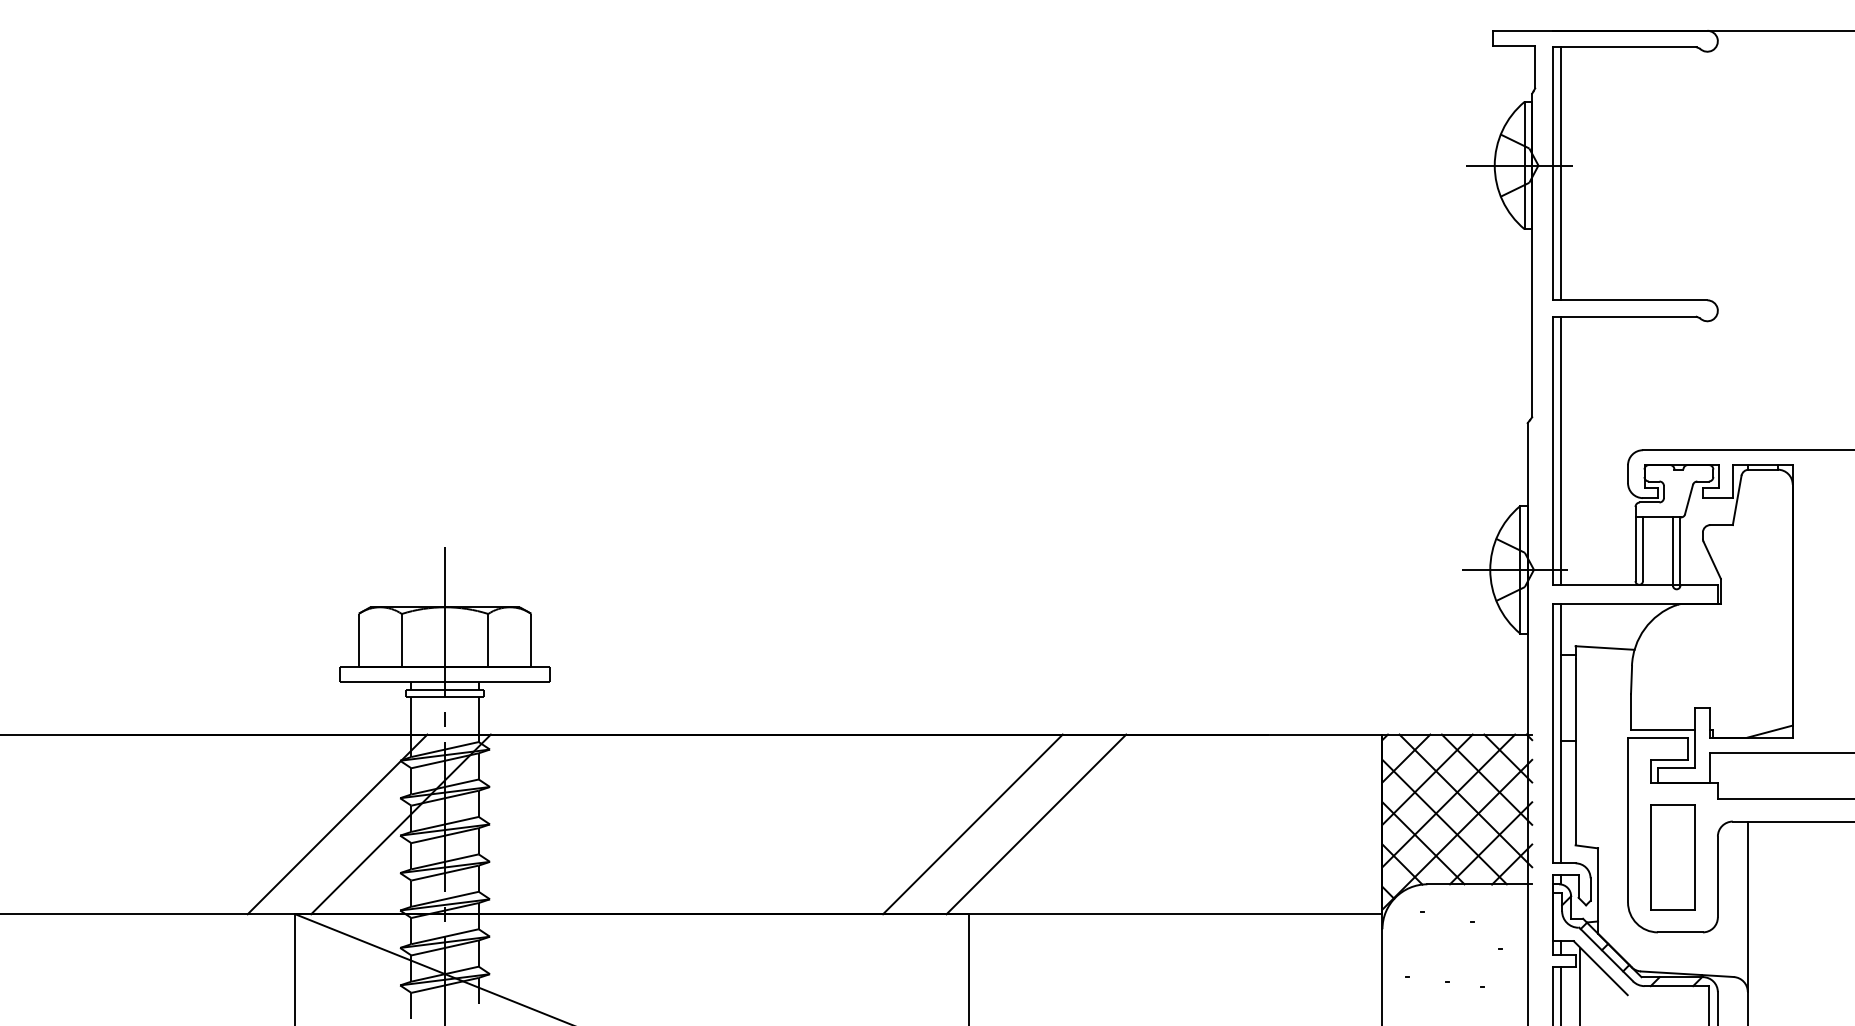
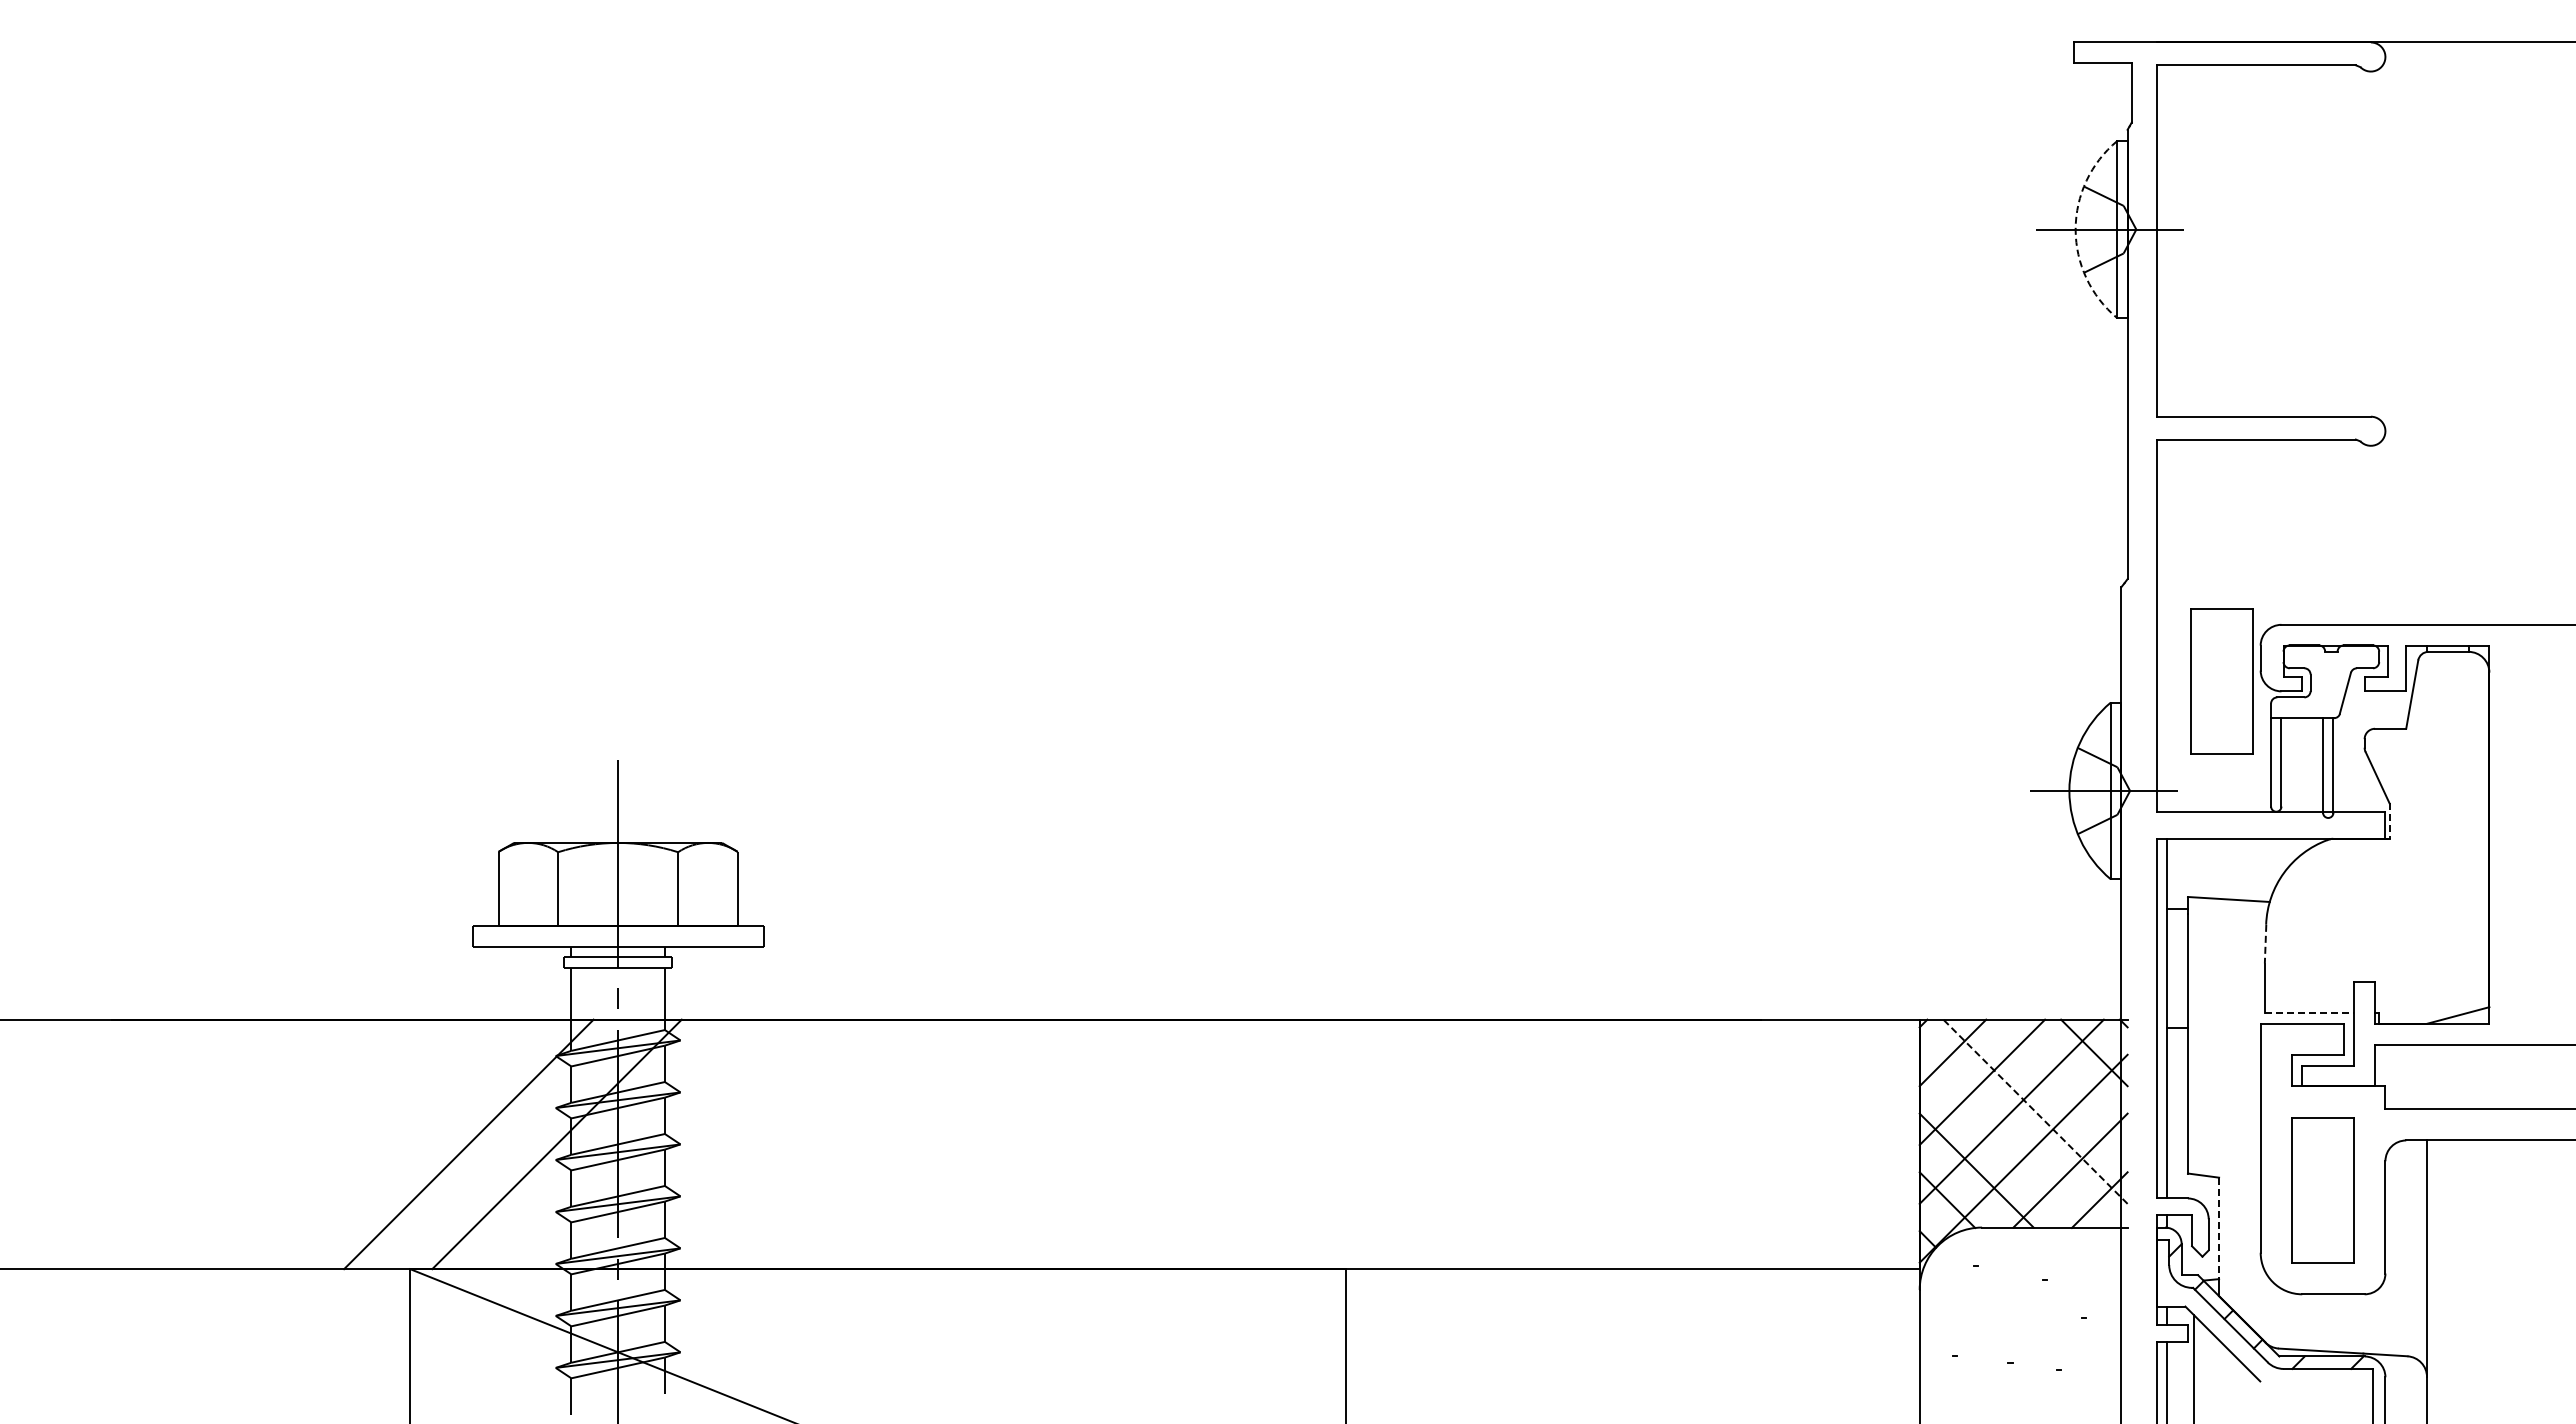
arc: (1494, 165) -> (2075, 229), solid -> dashed
line: (1560, 173) -> (2167, 240), removed
line: (1560, 450) -> (2167, 625), removed
part: (1599, 491) -> (2221, 681), added
line: (1720, 591) -> (2389, 821), solid -> dashed
line: (1631, 680) -> (2265, 944), solid -> dashed
line: (1663, 730) -> (2309, 1013), solid -> dashed
line: (1486, 779) -> (2064, 1082), removed
line: (1465, 800) -> (2035, 1111), solid -> dashed
line: (1444, 821) -> (2005, 1140), removed
line: (972, 824) -> (1350, 1144), removed
line: (1035, 824) -> (1438, 1144), removed
line: (1598, 884) -> (2219, 1228), solid -> dashed

